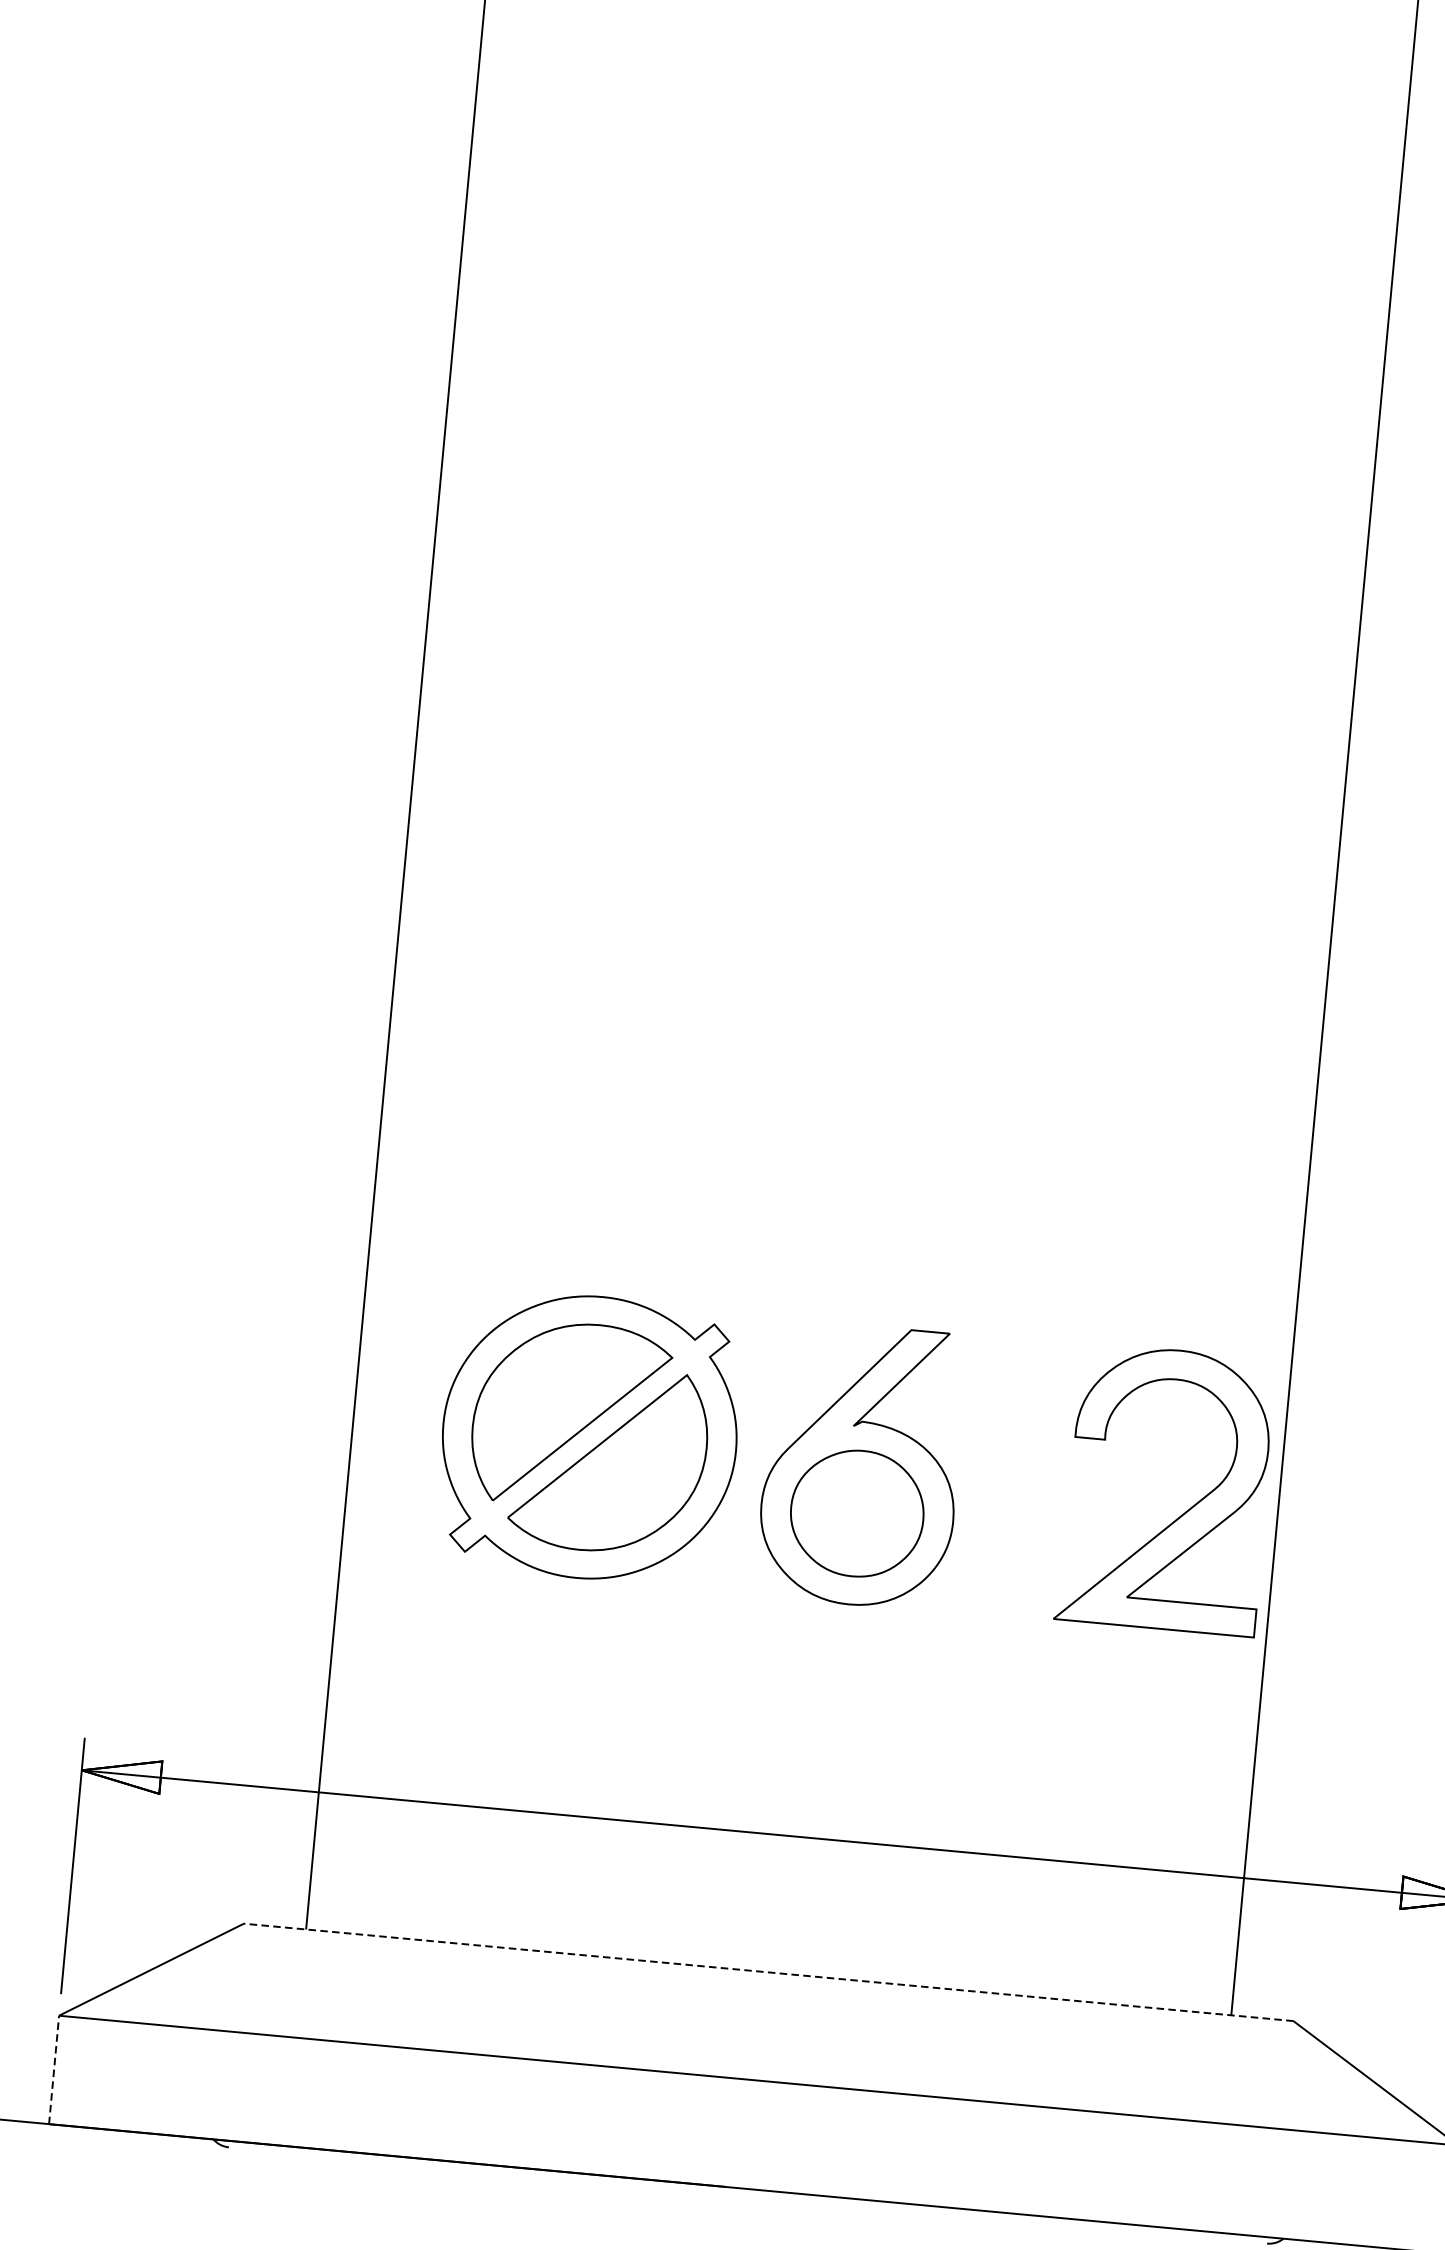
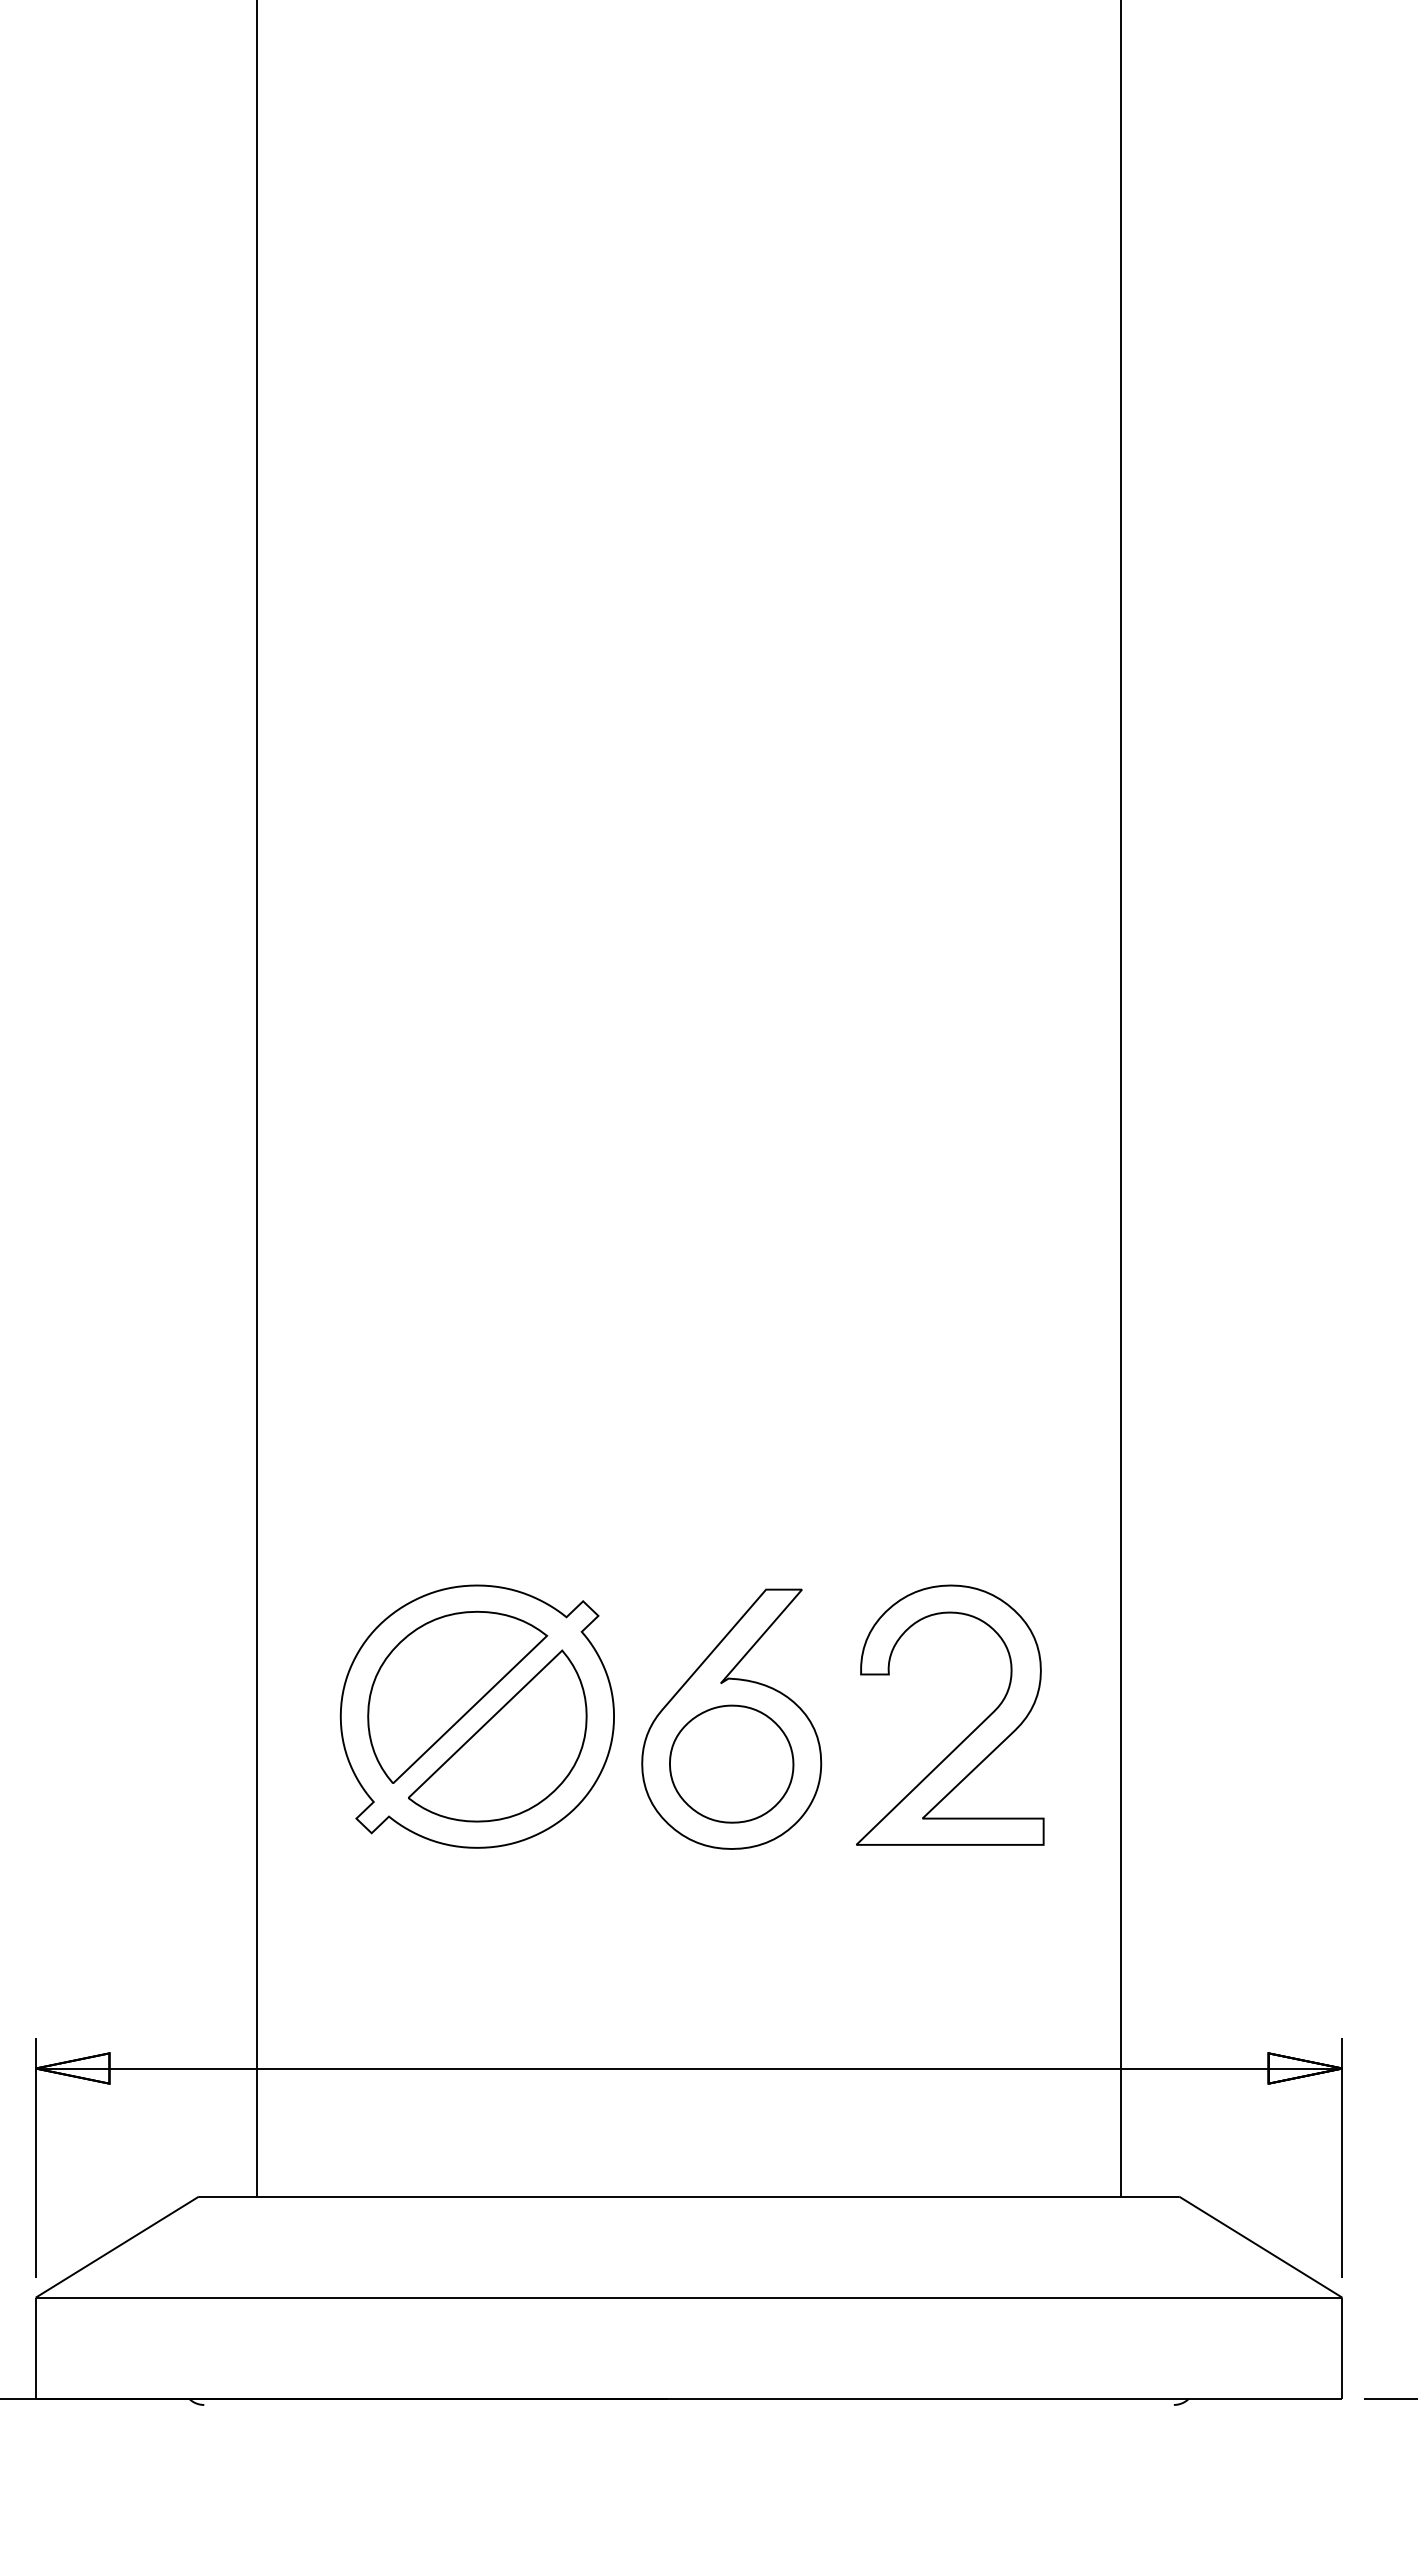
part: (1183, 1512) -> (967, 1735), moved
line: (768, 1972) -> (688, 2196), dashed -> solid
line: (53, 2070) -> (35, 2348), dashed -> solid

